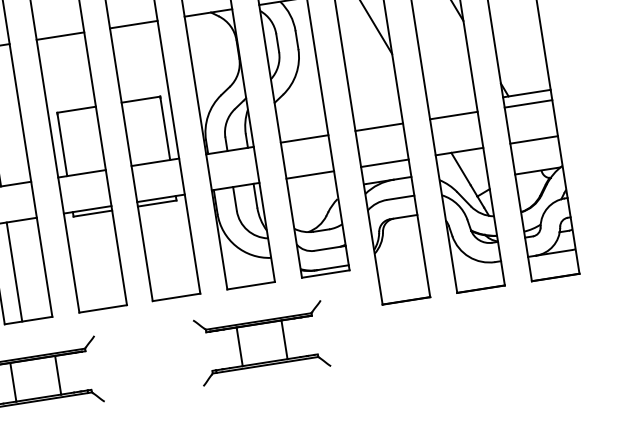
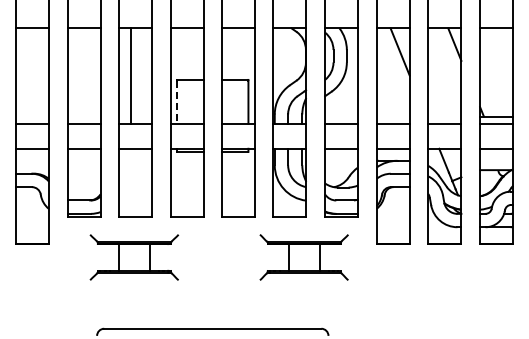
line: (62, 145) -> (177, 102), solid -> dashed
line: (14, 271) -> (131, 182), removed
part: (261, 343) -> (303, 257), moved

